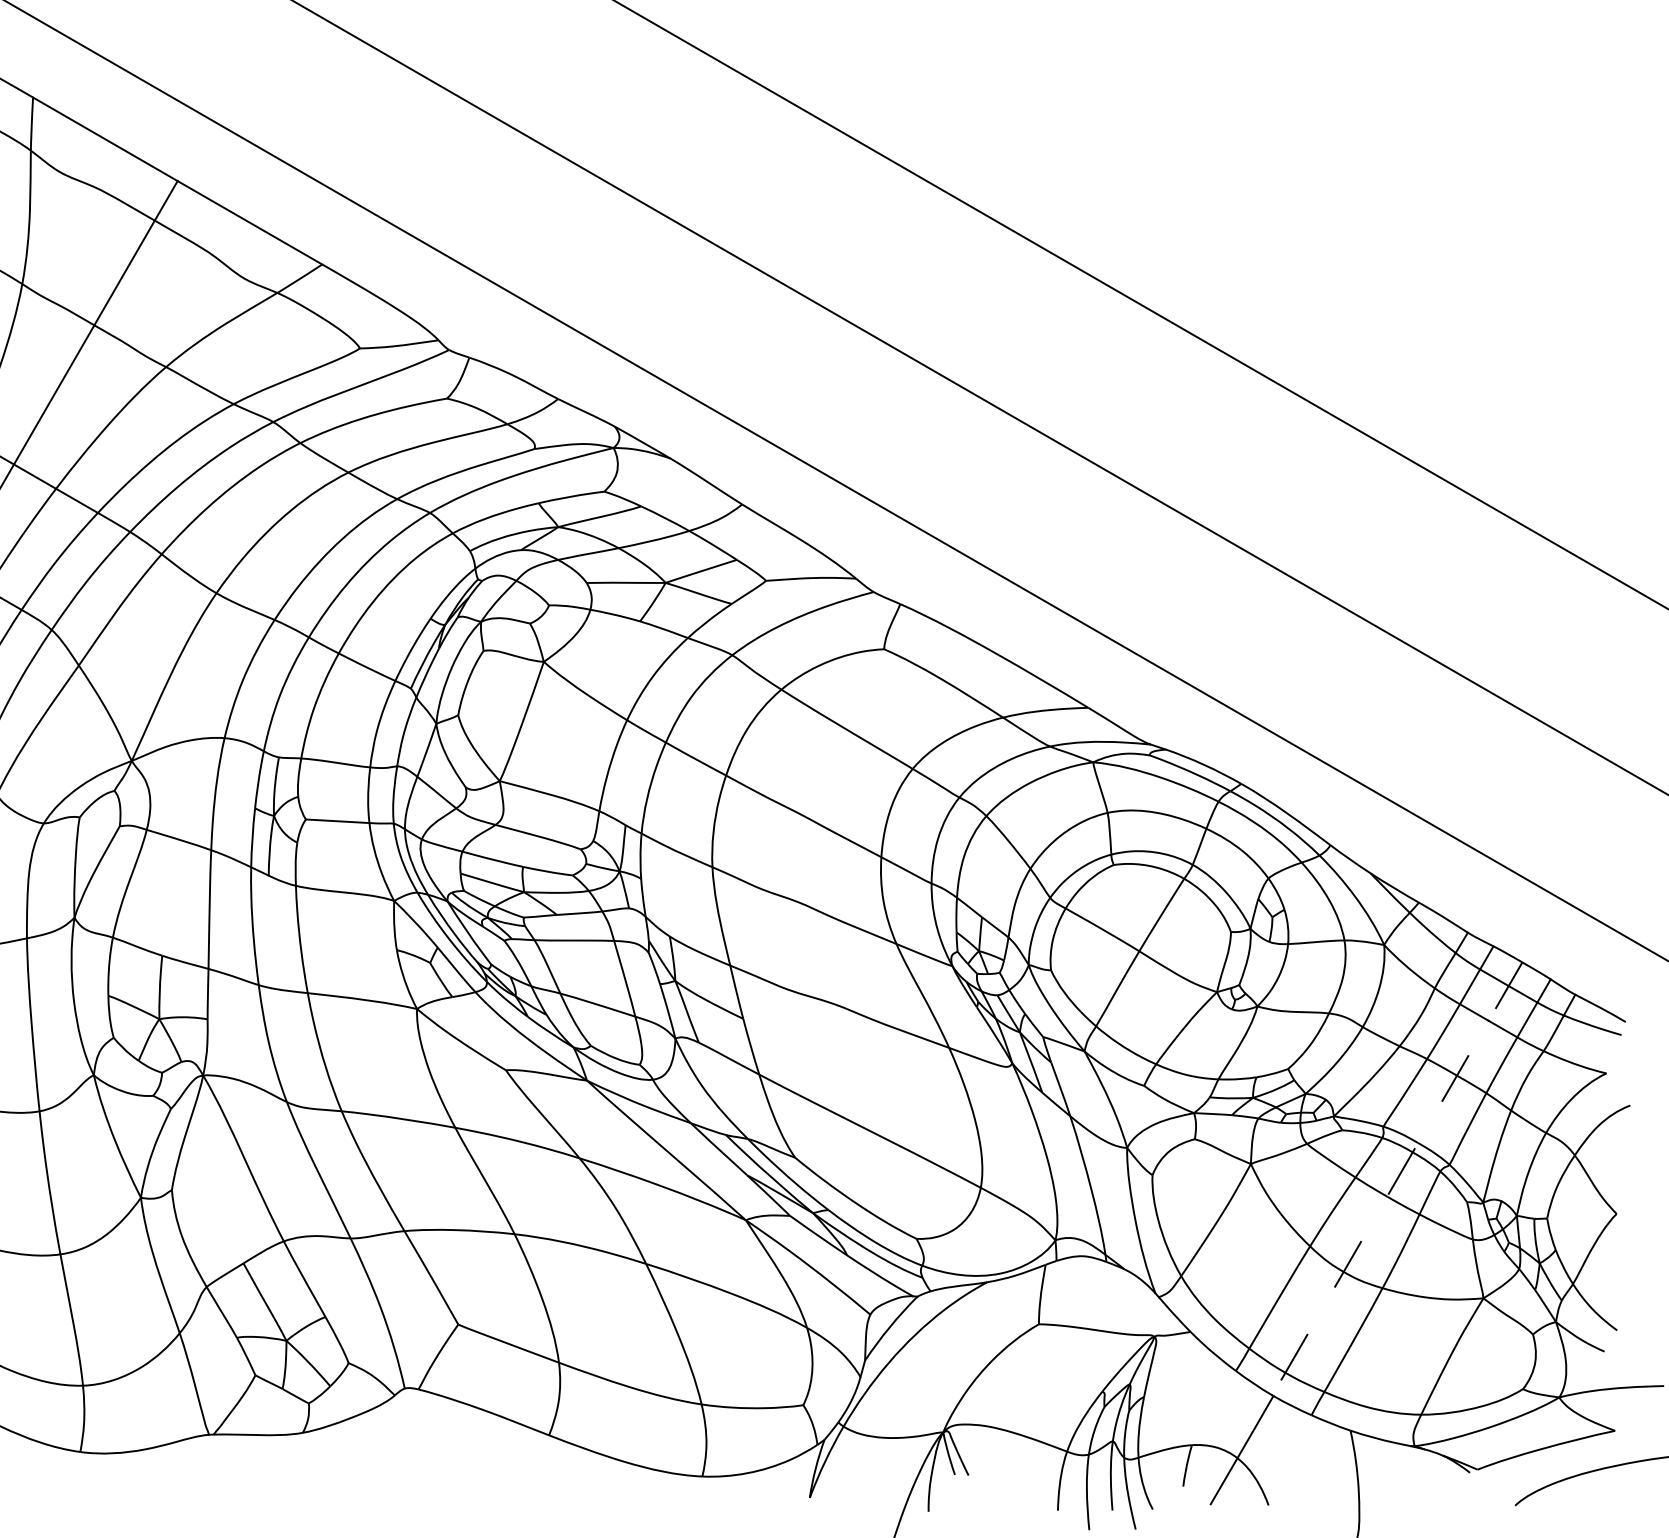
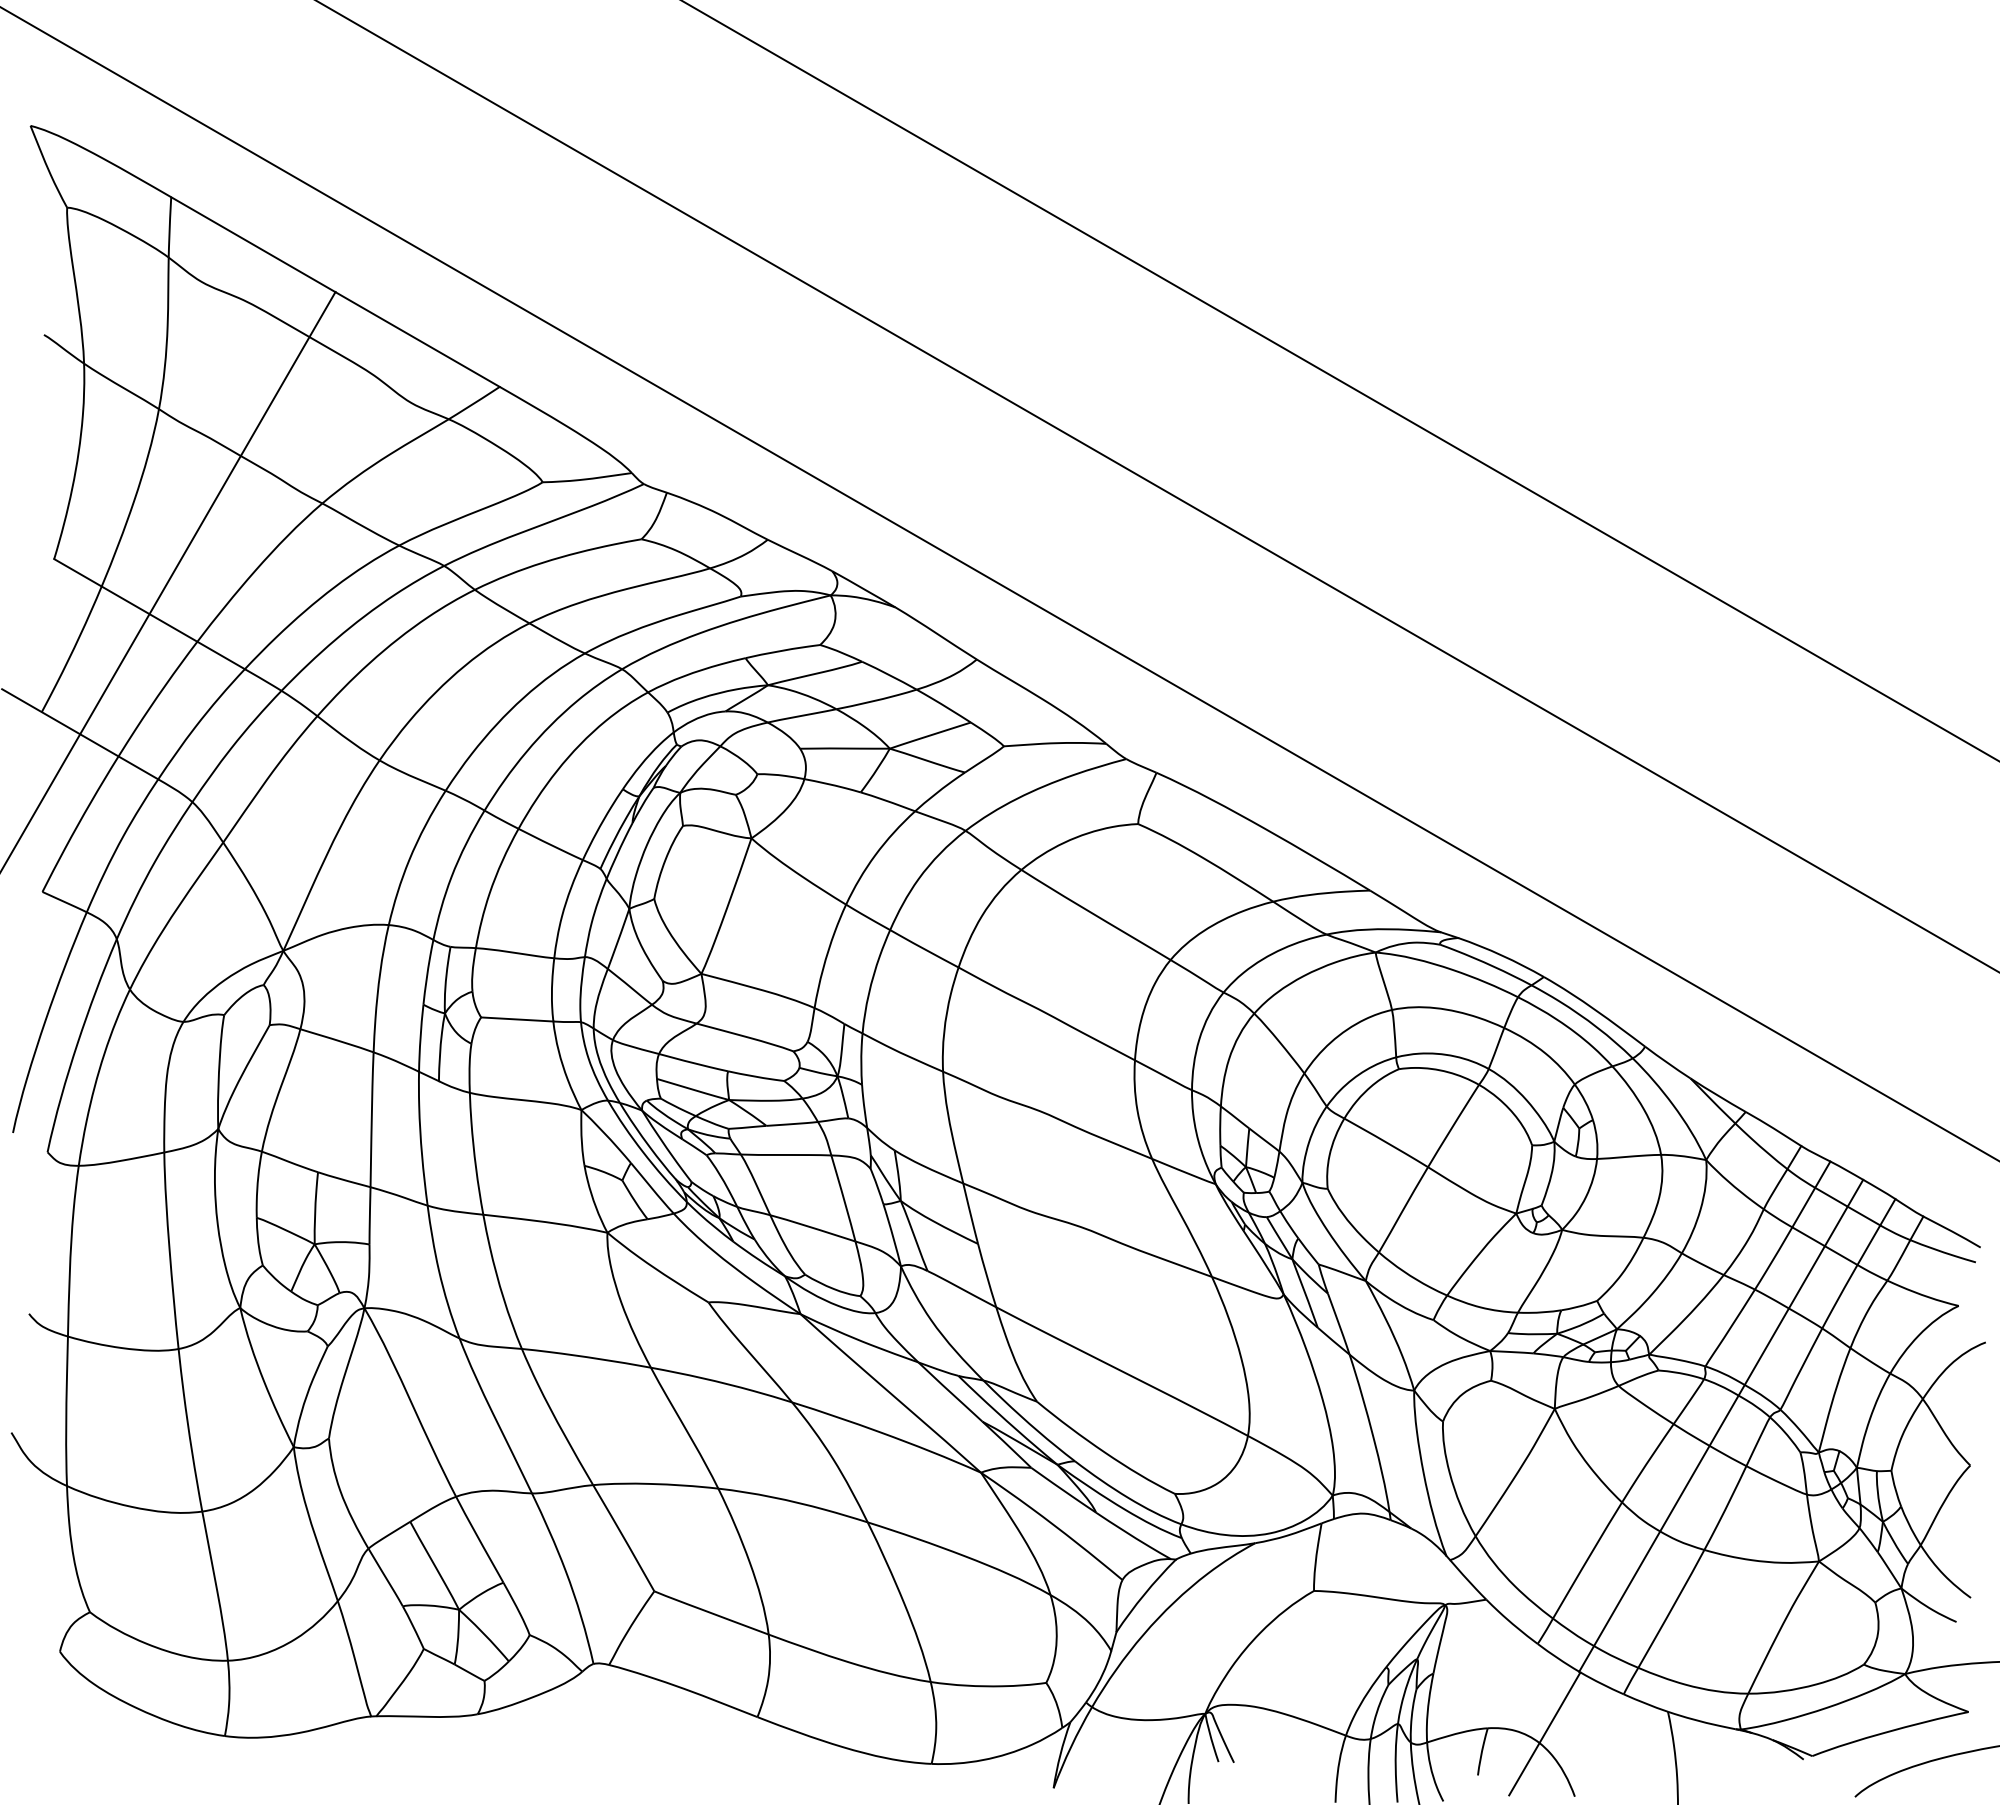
line: (1397, 1178) -> (1721, 1425), dashed -> solid

